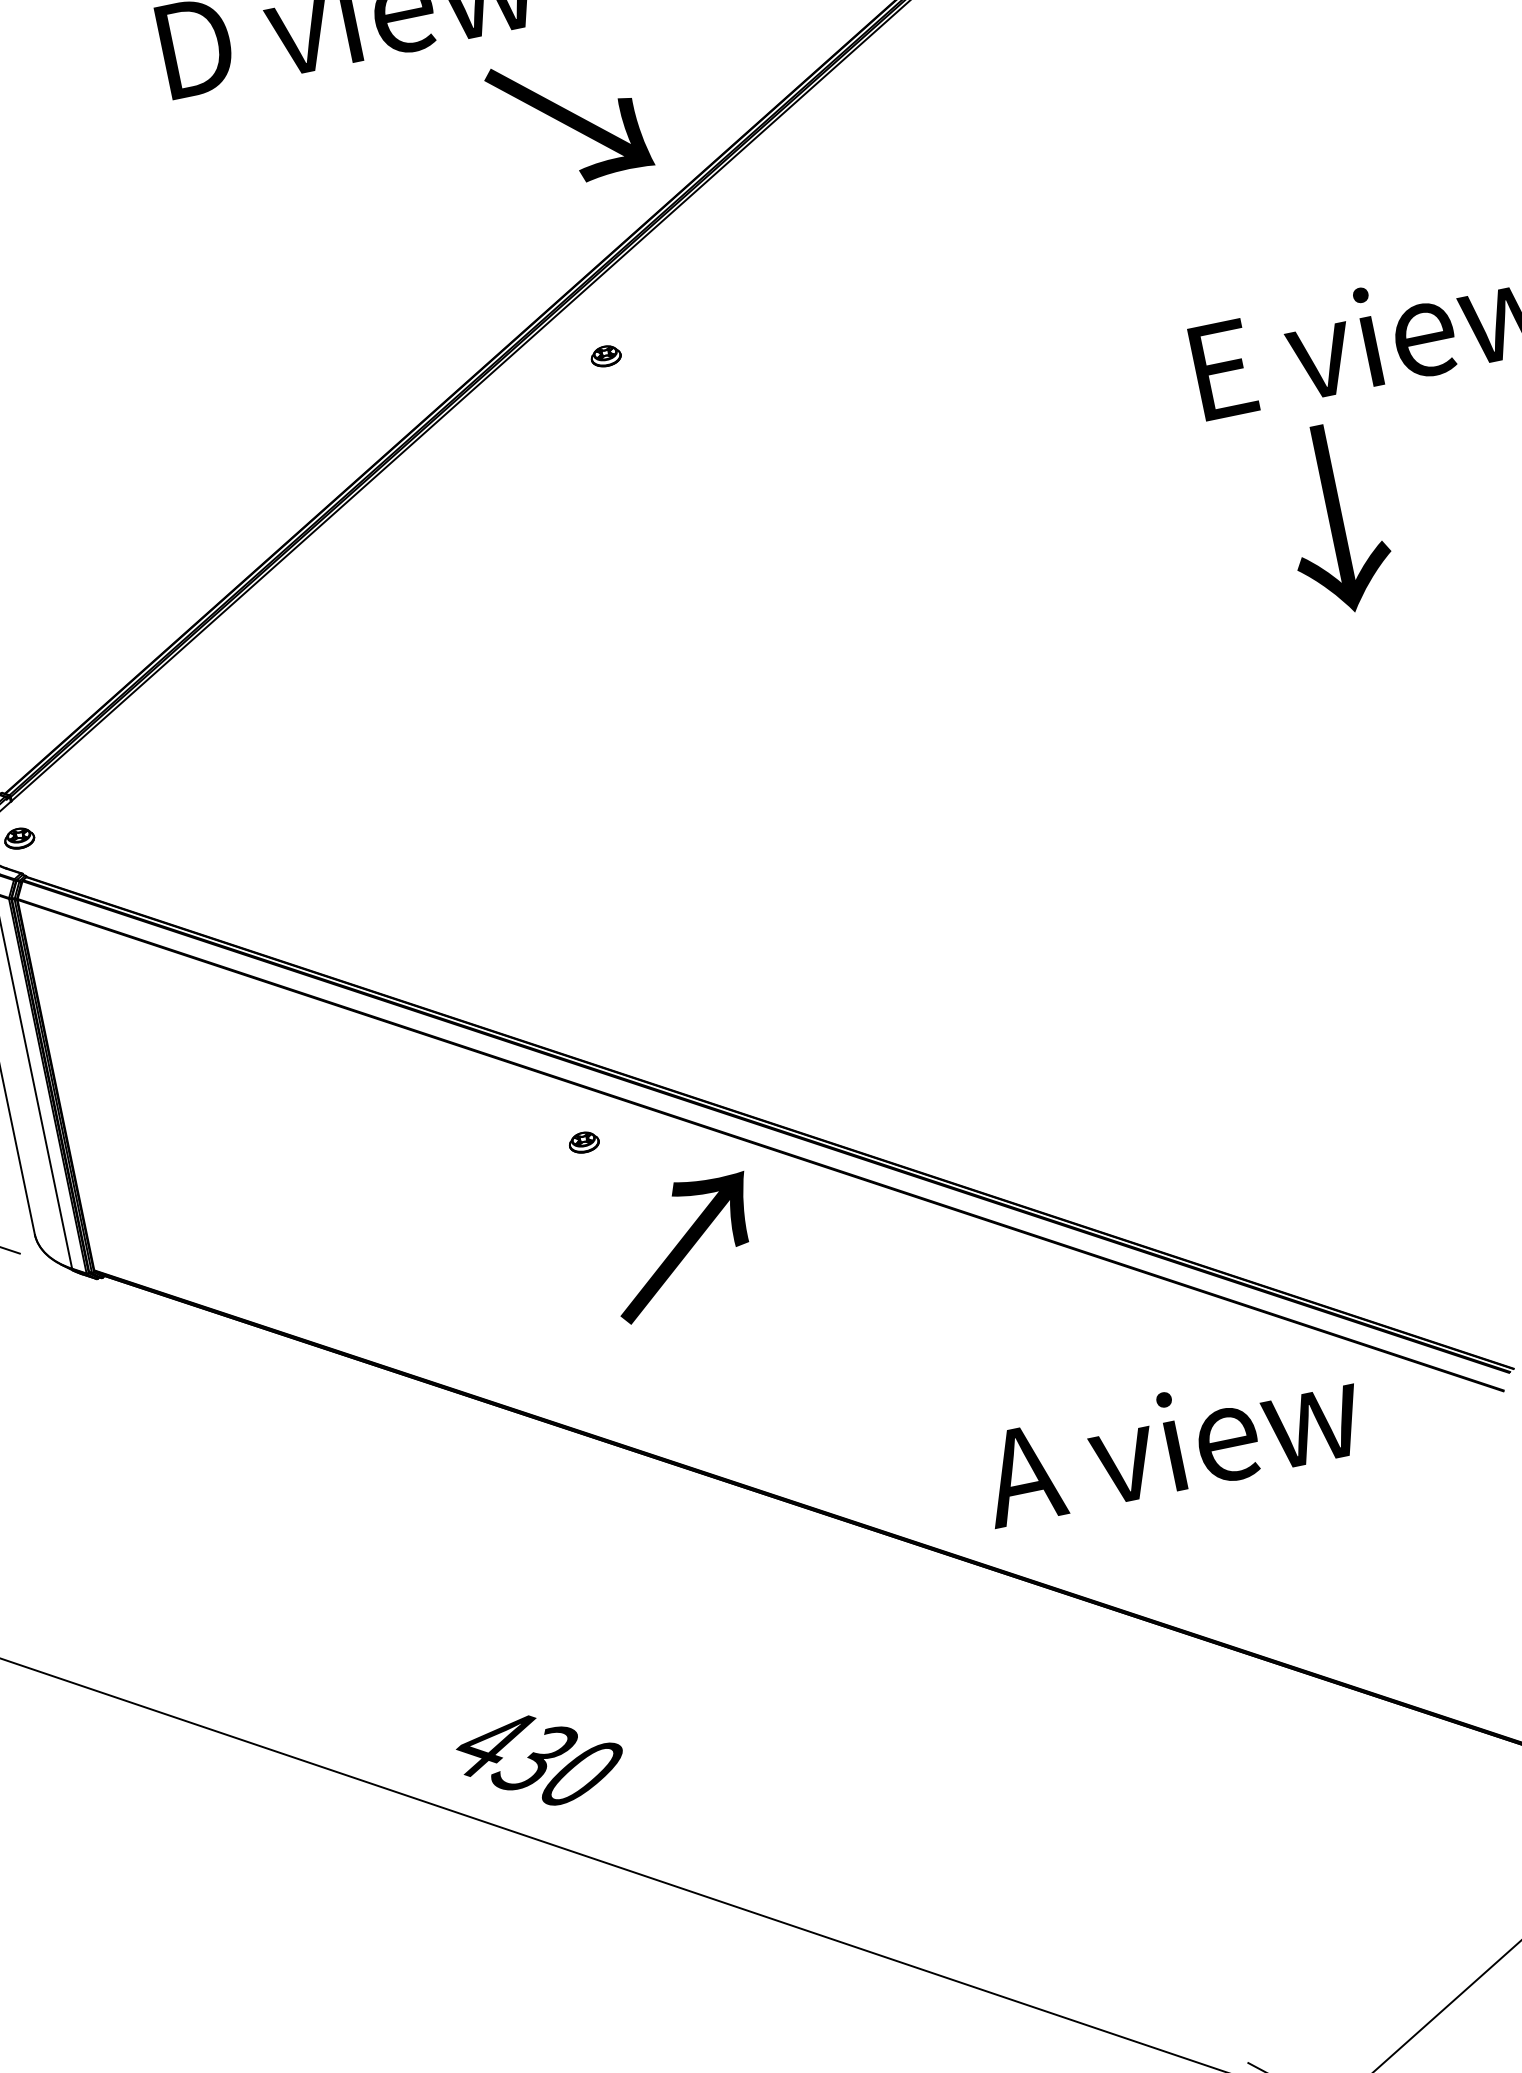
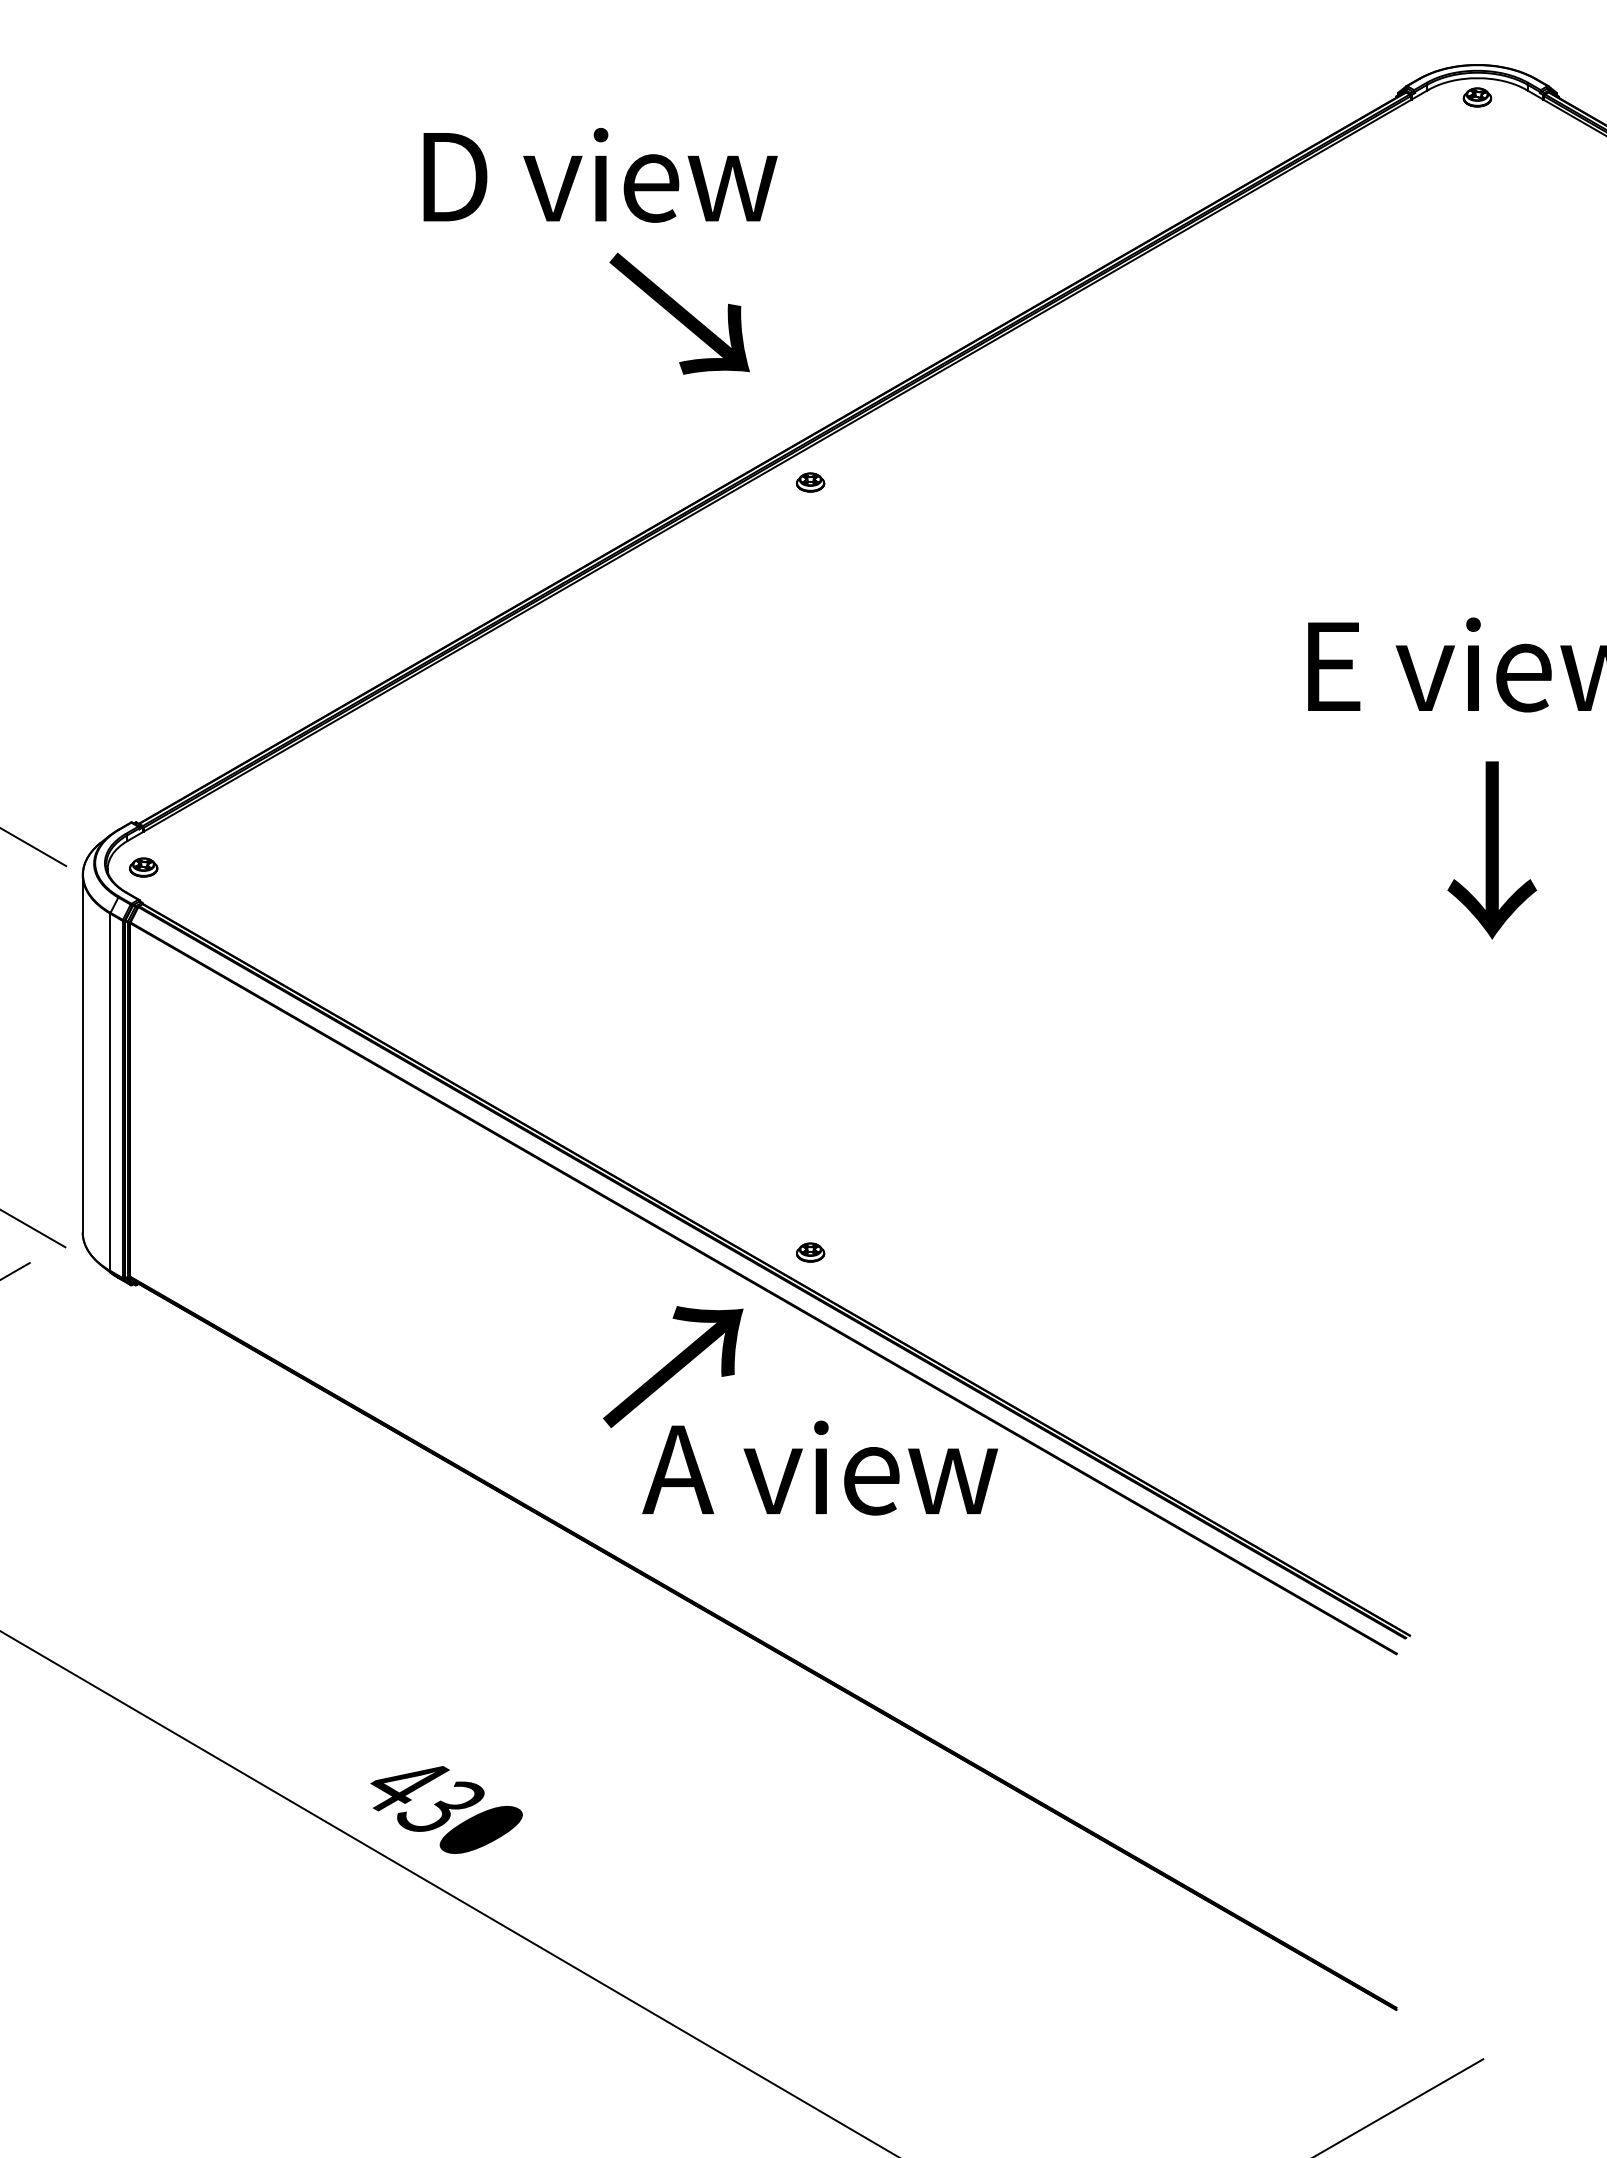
text: (568, 119) -> (679, 313), moved
part: (605, 356) -> (810, 482), moved
text: (1334, 519) -> (1491, 850), moved
part: (584, 1142) -> (810, 1252), moved
text: (1170, 1441) -> (819, 1467), moved

